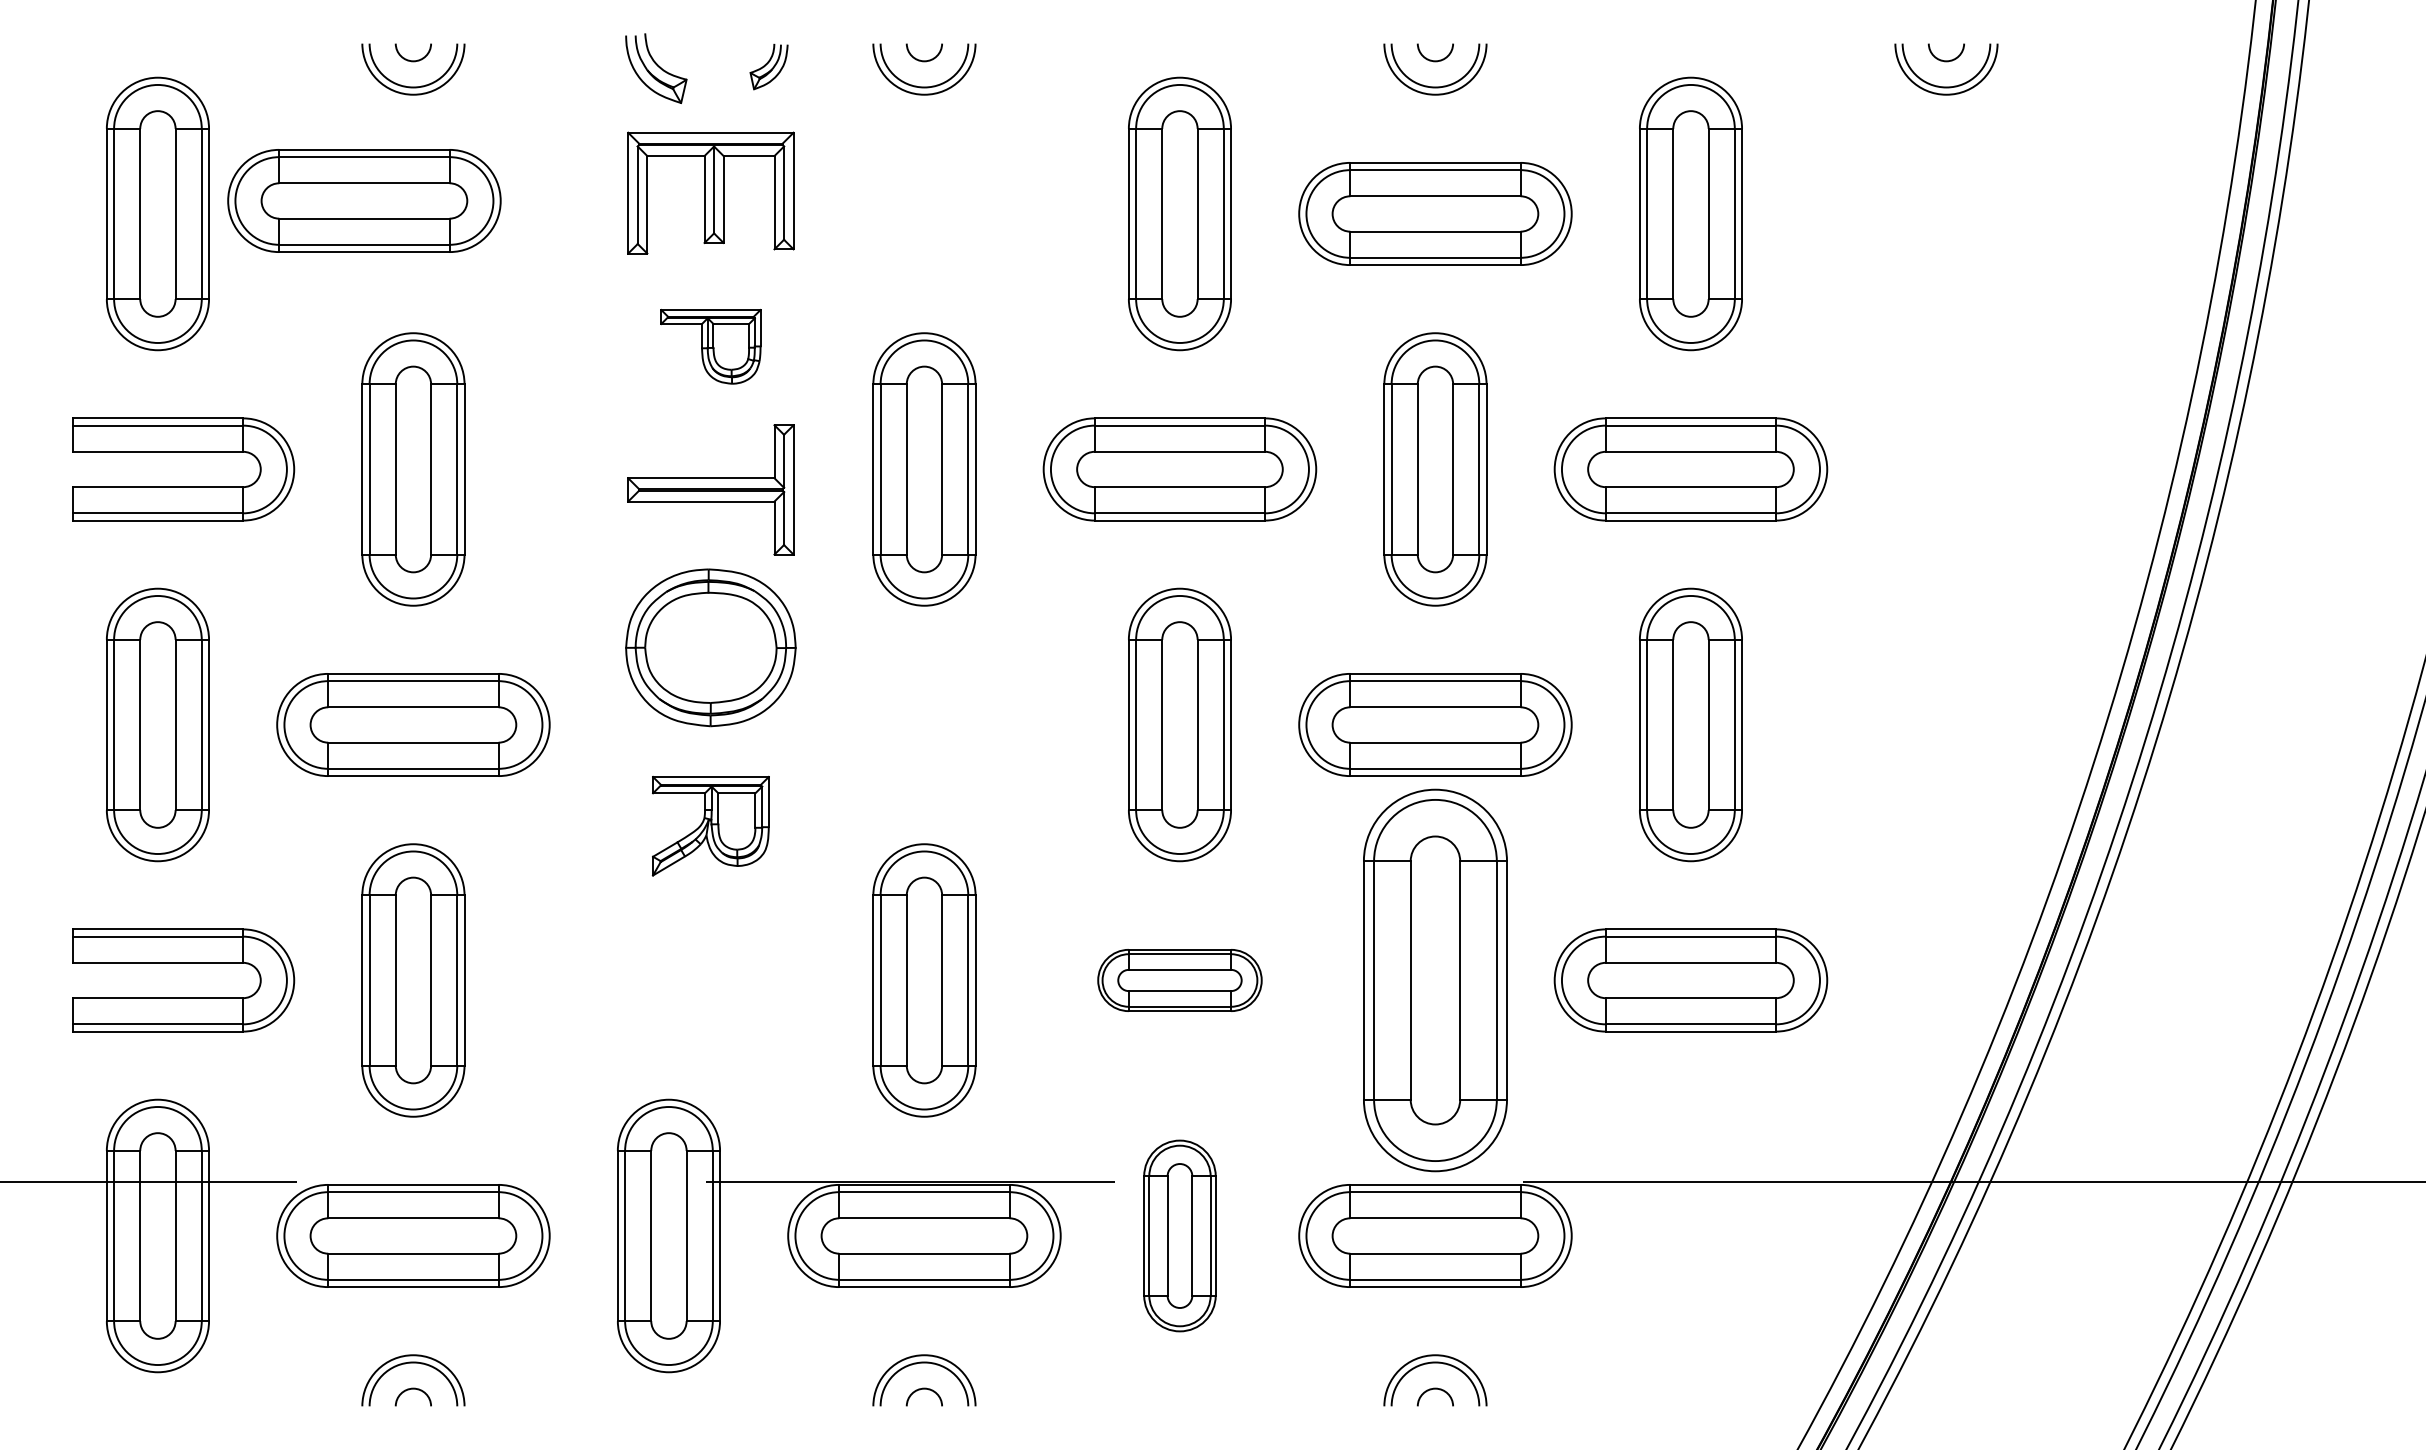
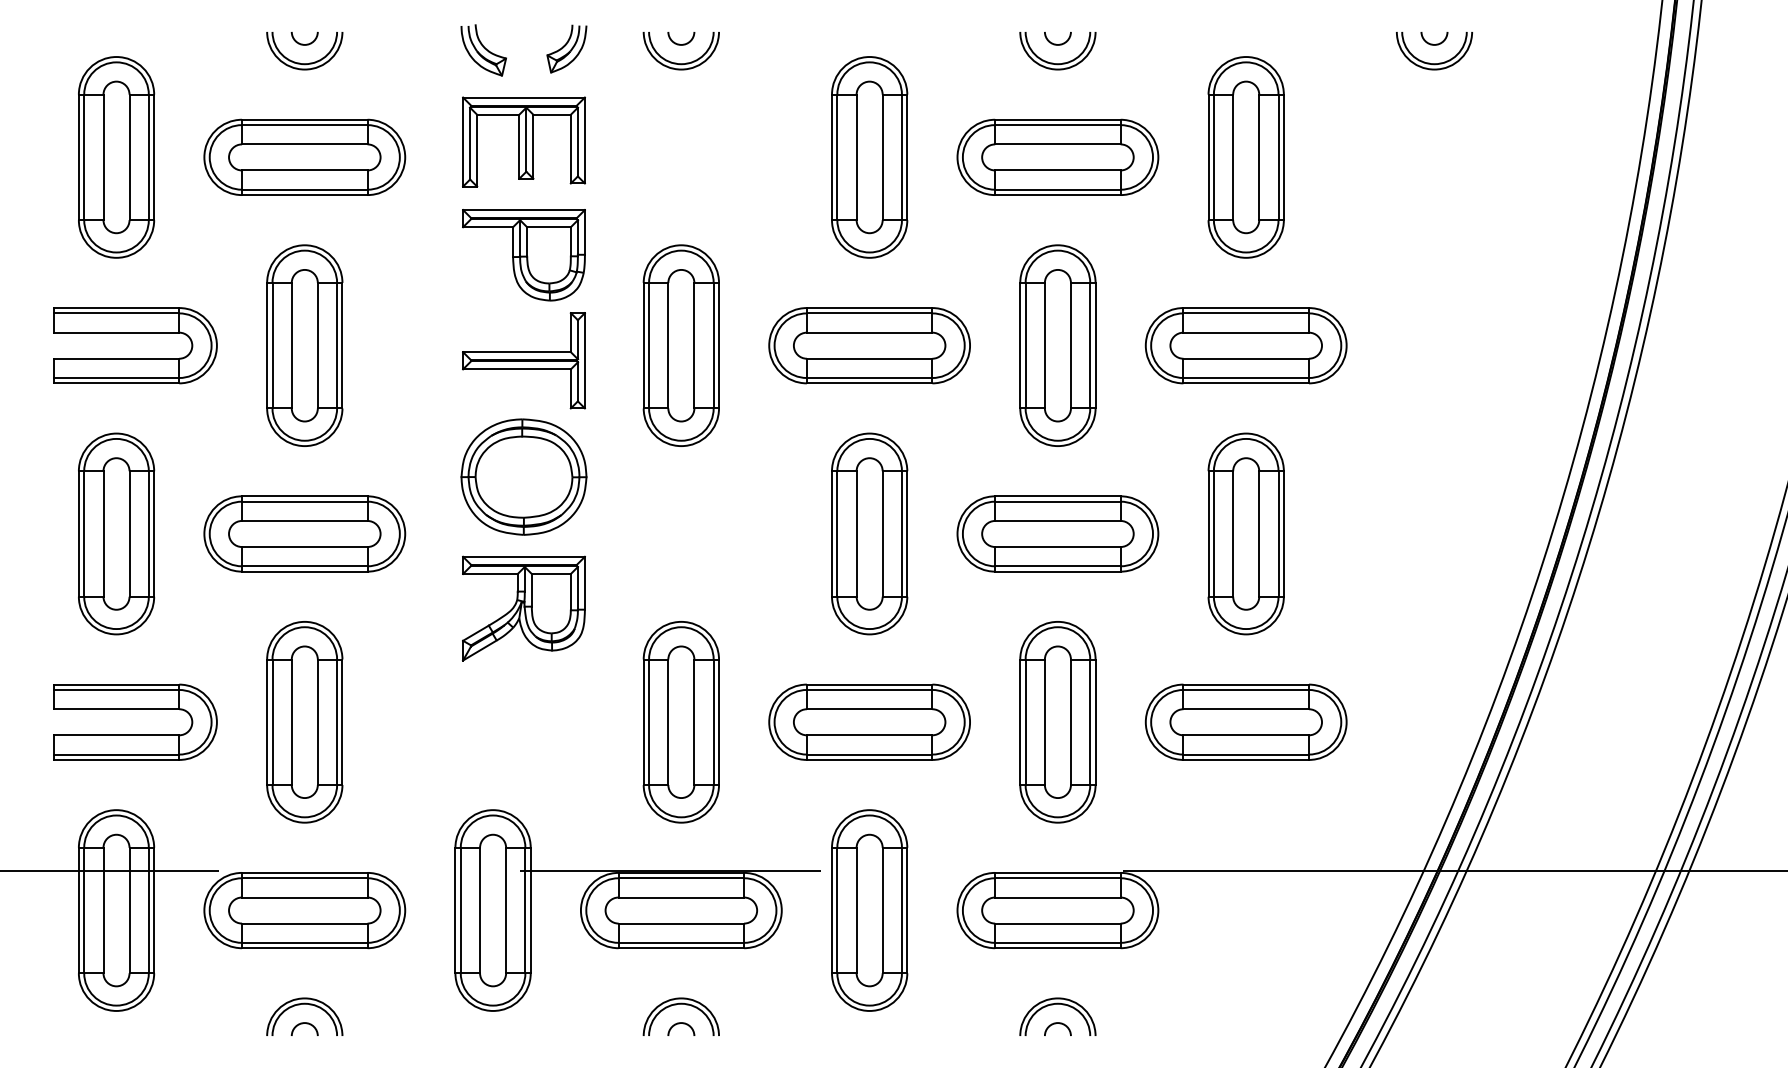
part: (768, 66) -> (566, 48), size x1.43
part: (364, 200) -> (304, 157), moved
part: (710, 346) -> (523, 255), size x1.67
part: (710, 825) -> (523, 608), size x1.43
part: (1179, 980) -> (869, 722), size x1.67
part: (1435, 980) -> (1057, 722), size x0.71
part: (1179, 1235) -> (869, 910), size x1.43

